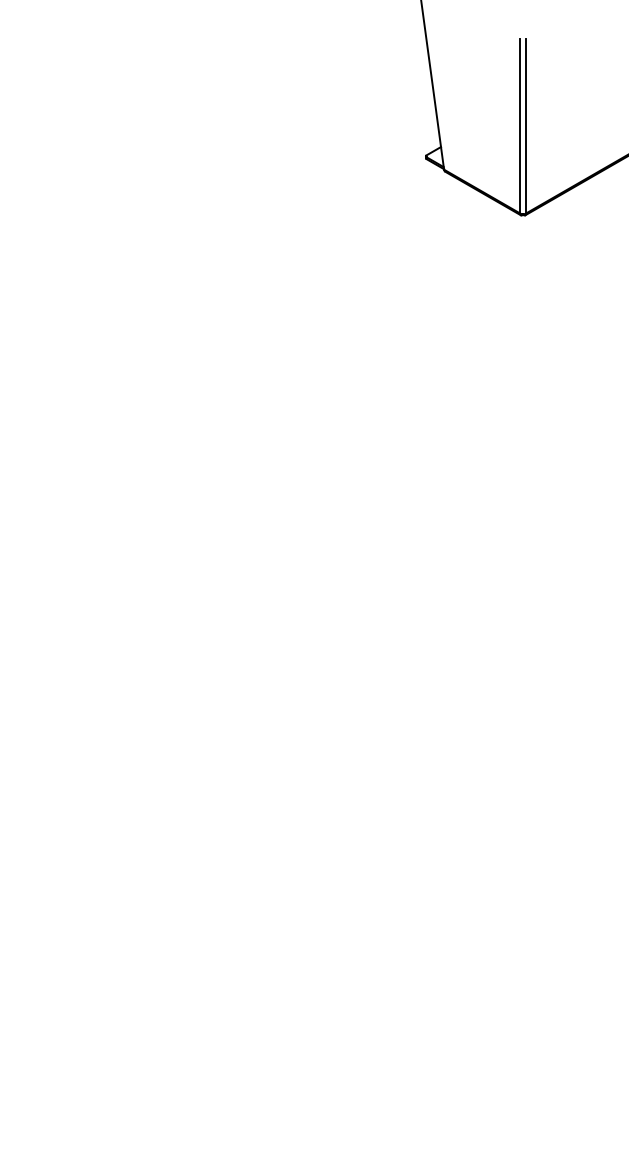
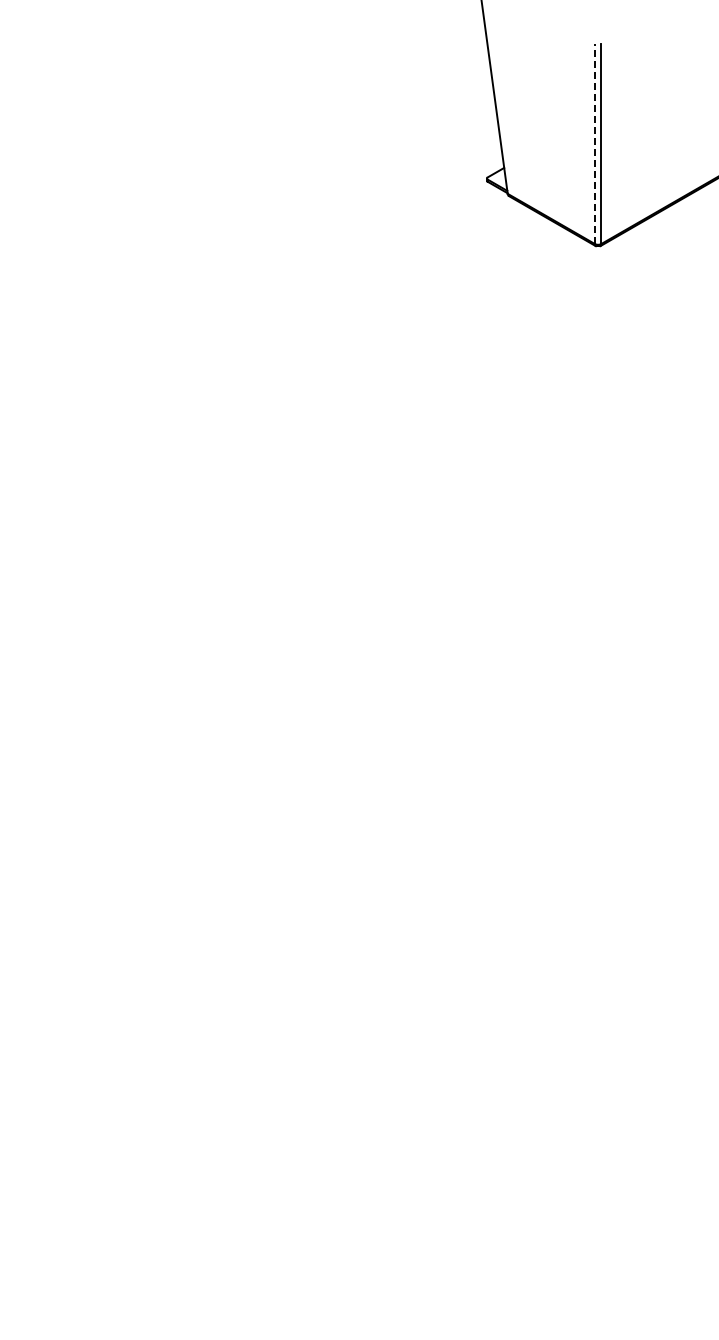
line: (519, 125) -> (594, 143), solid -> dashed

